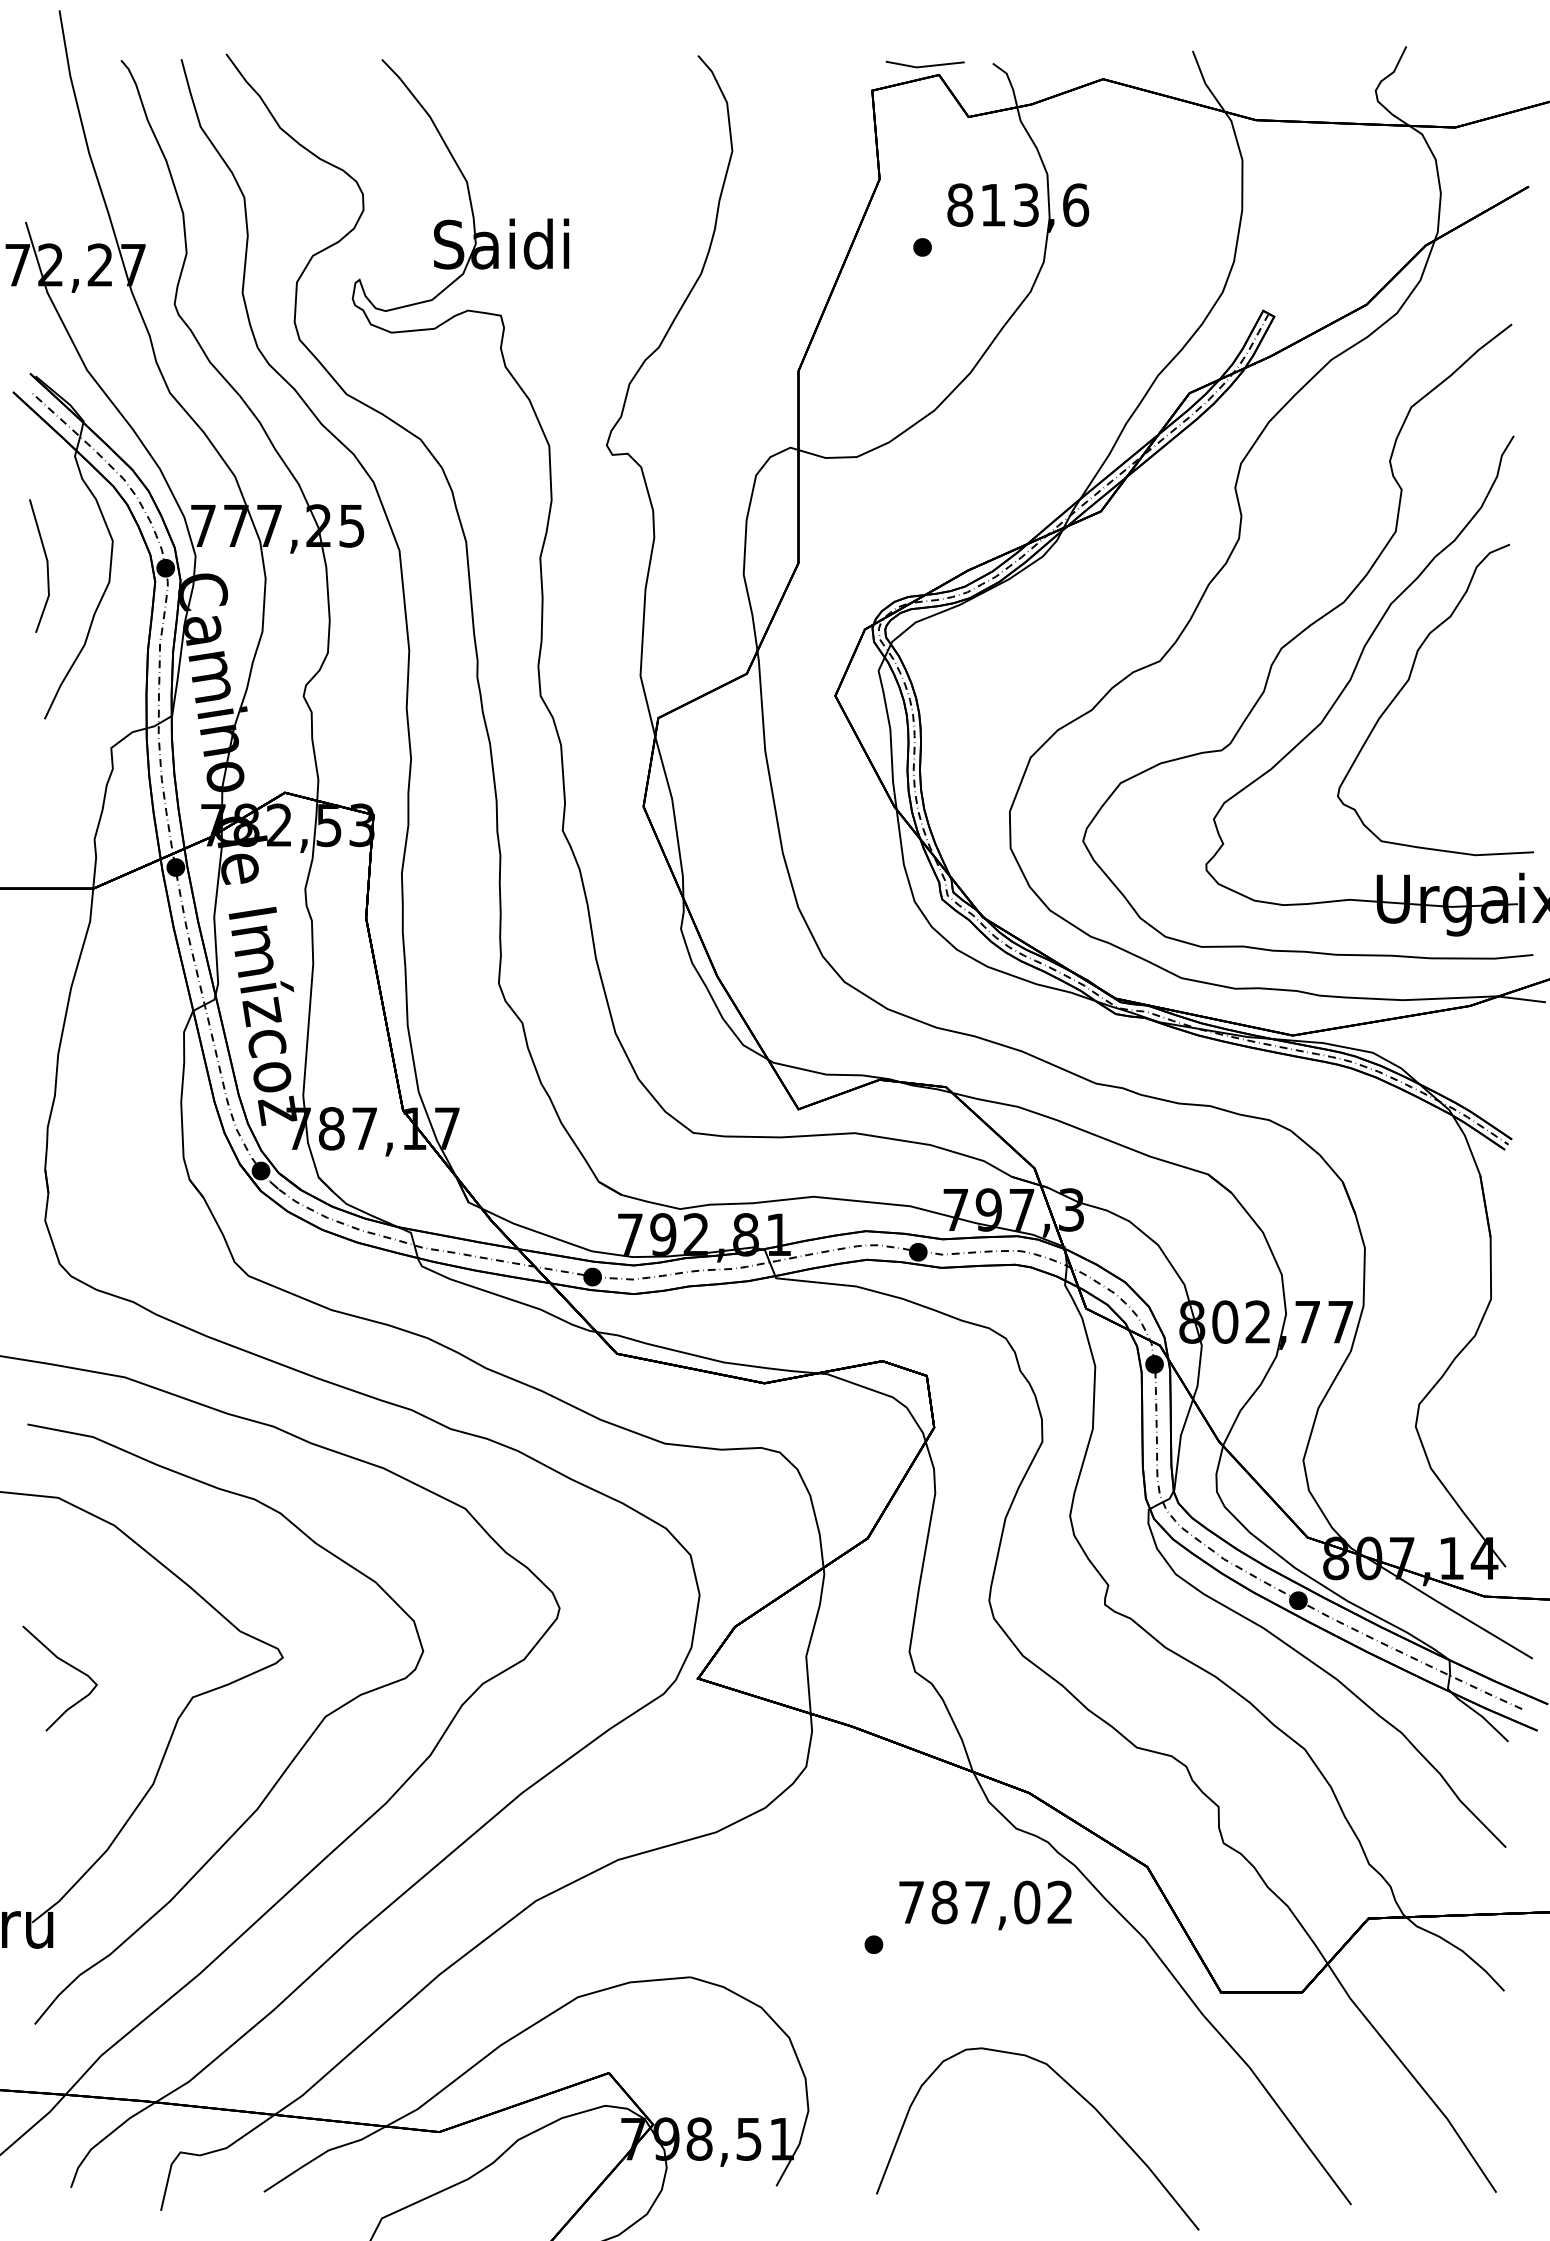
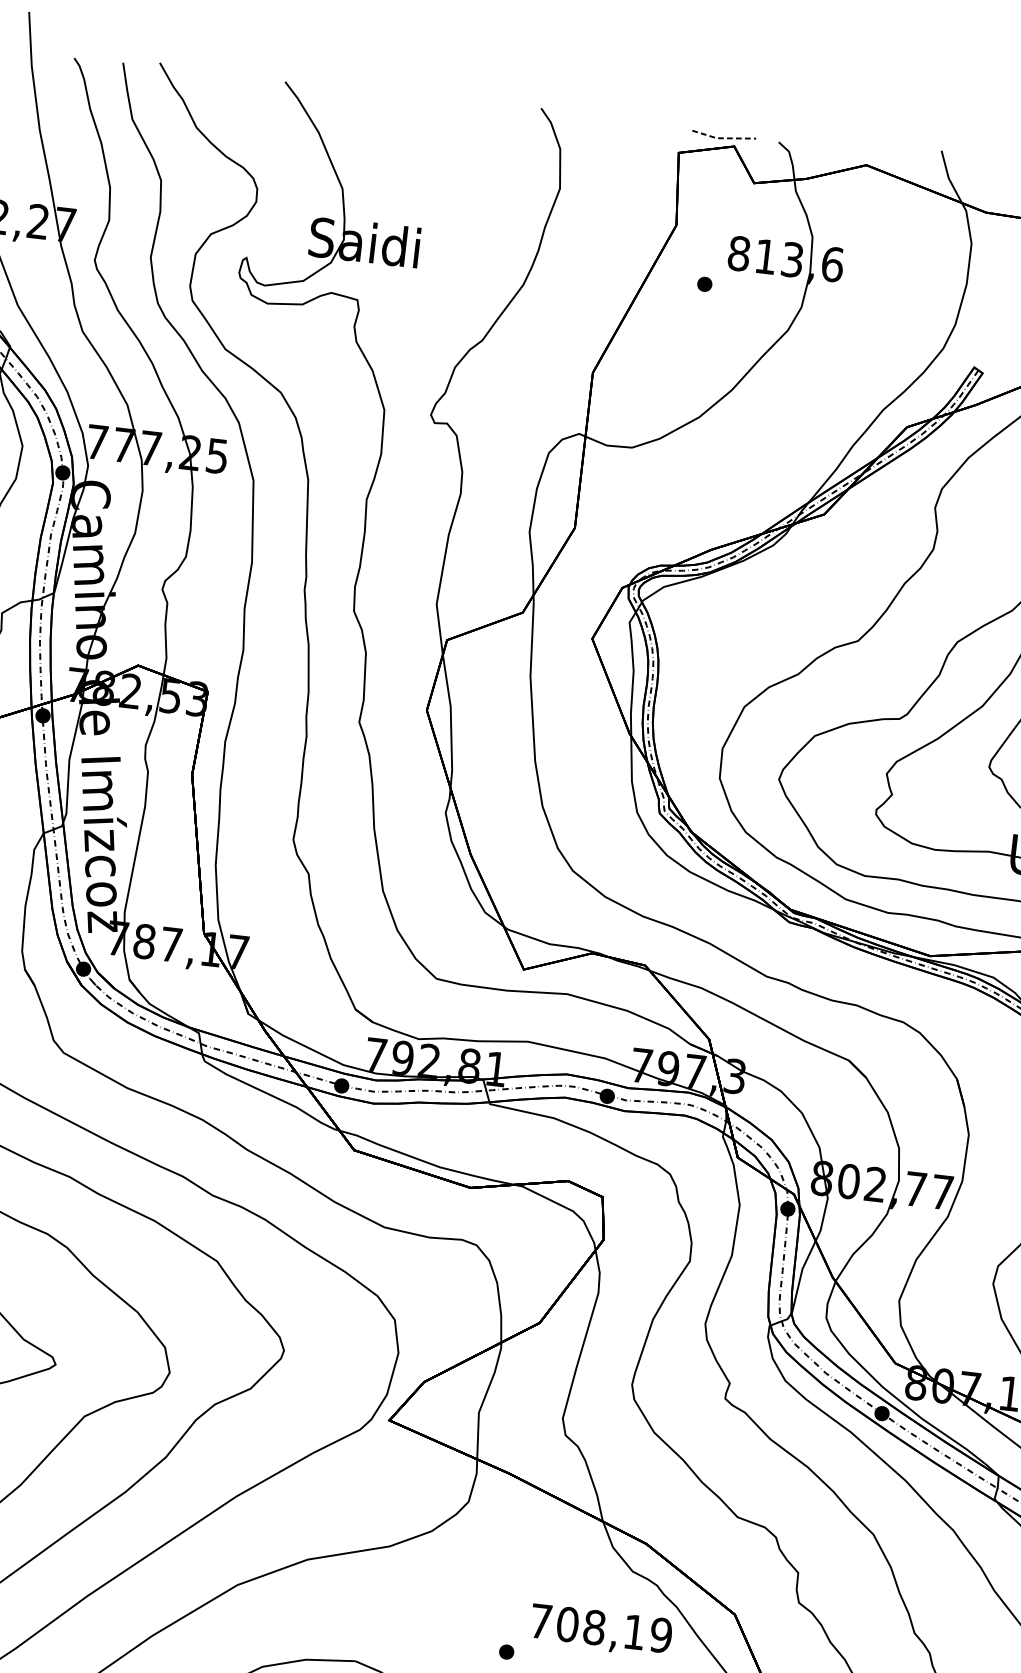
line: (924, 66) -> (723, 138), solid -> dashed
text: (1002, 1902) -> (614, 1629), 787,02 -> 708,19

